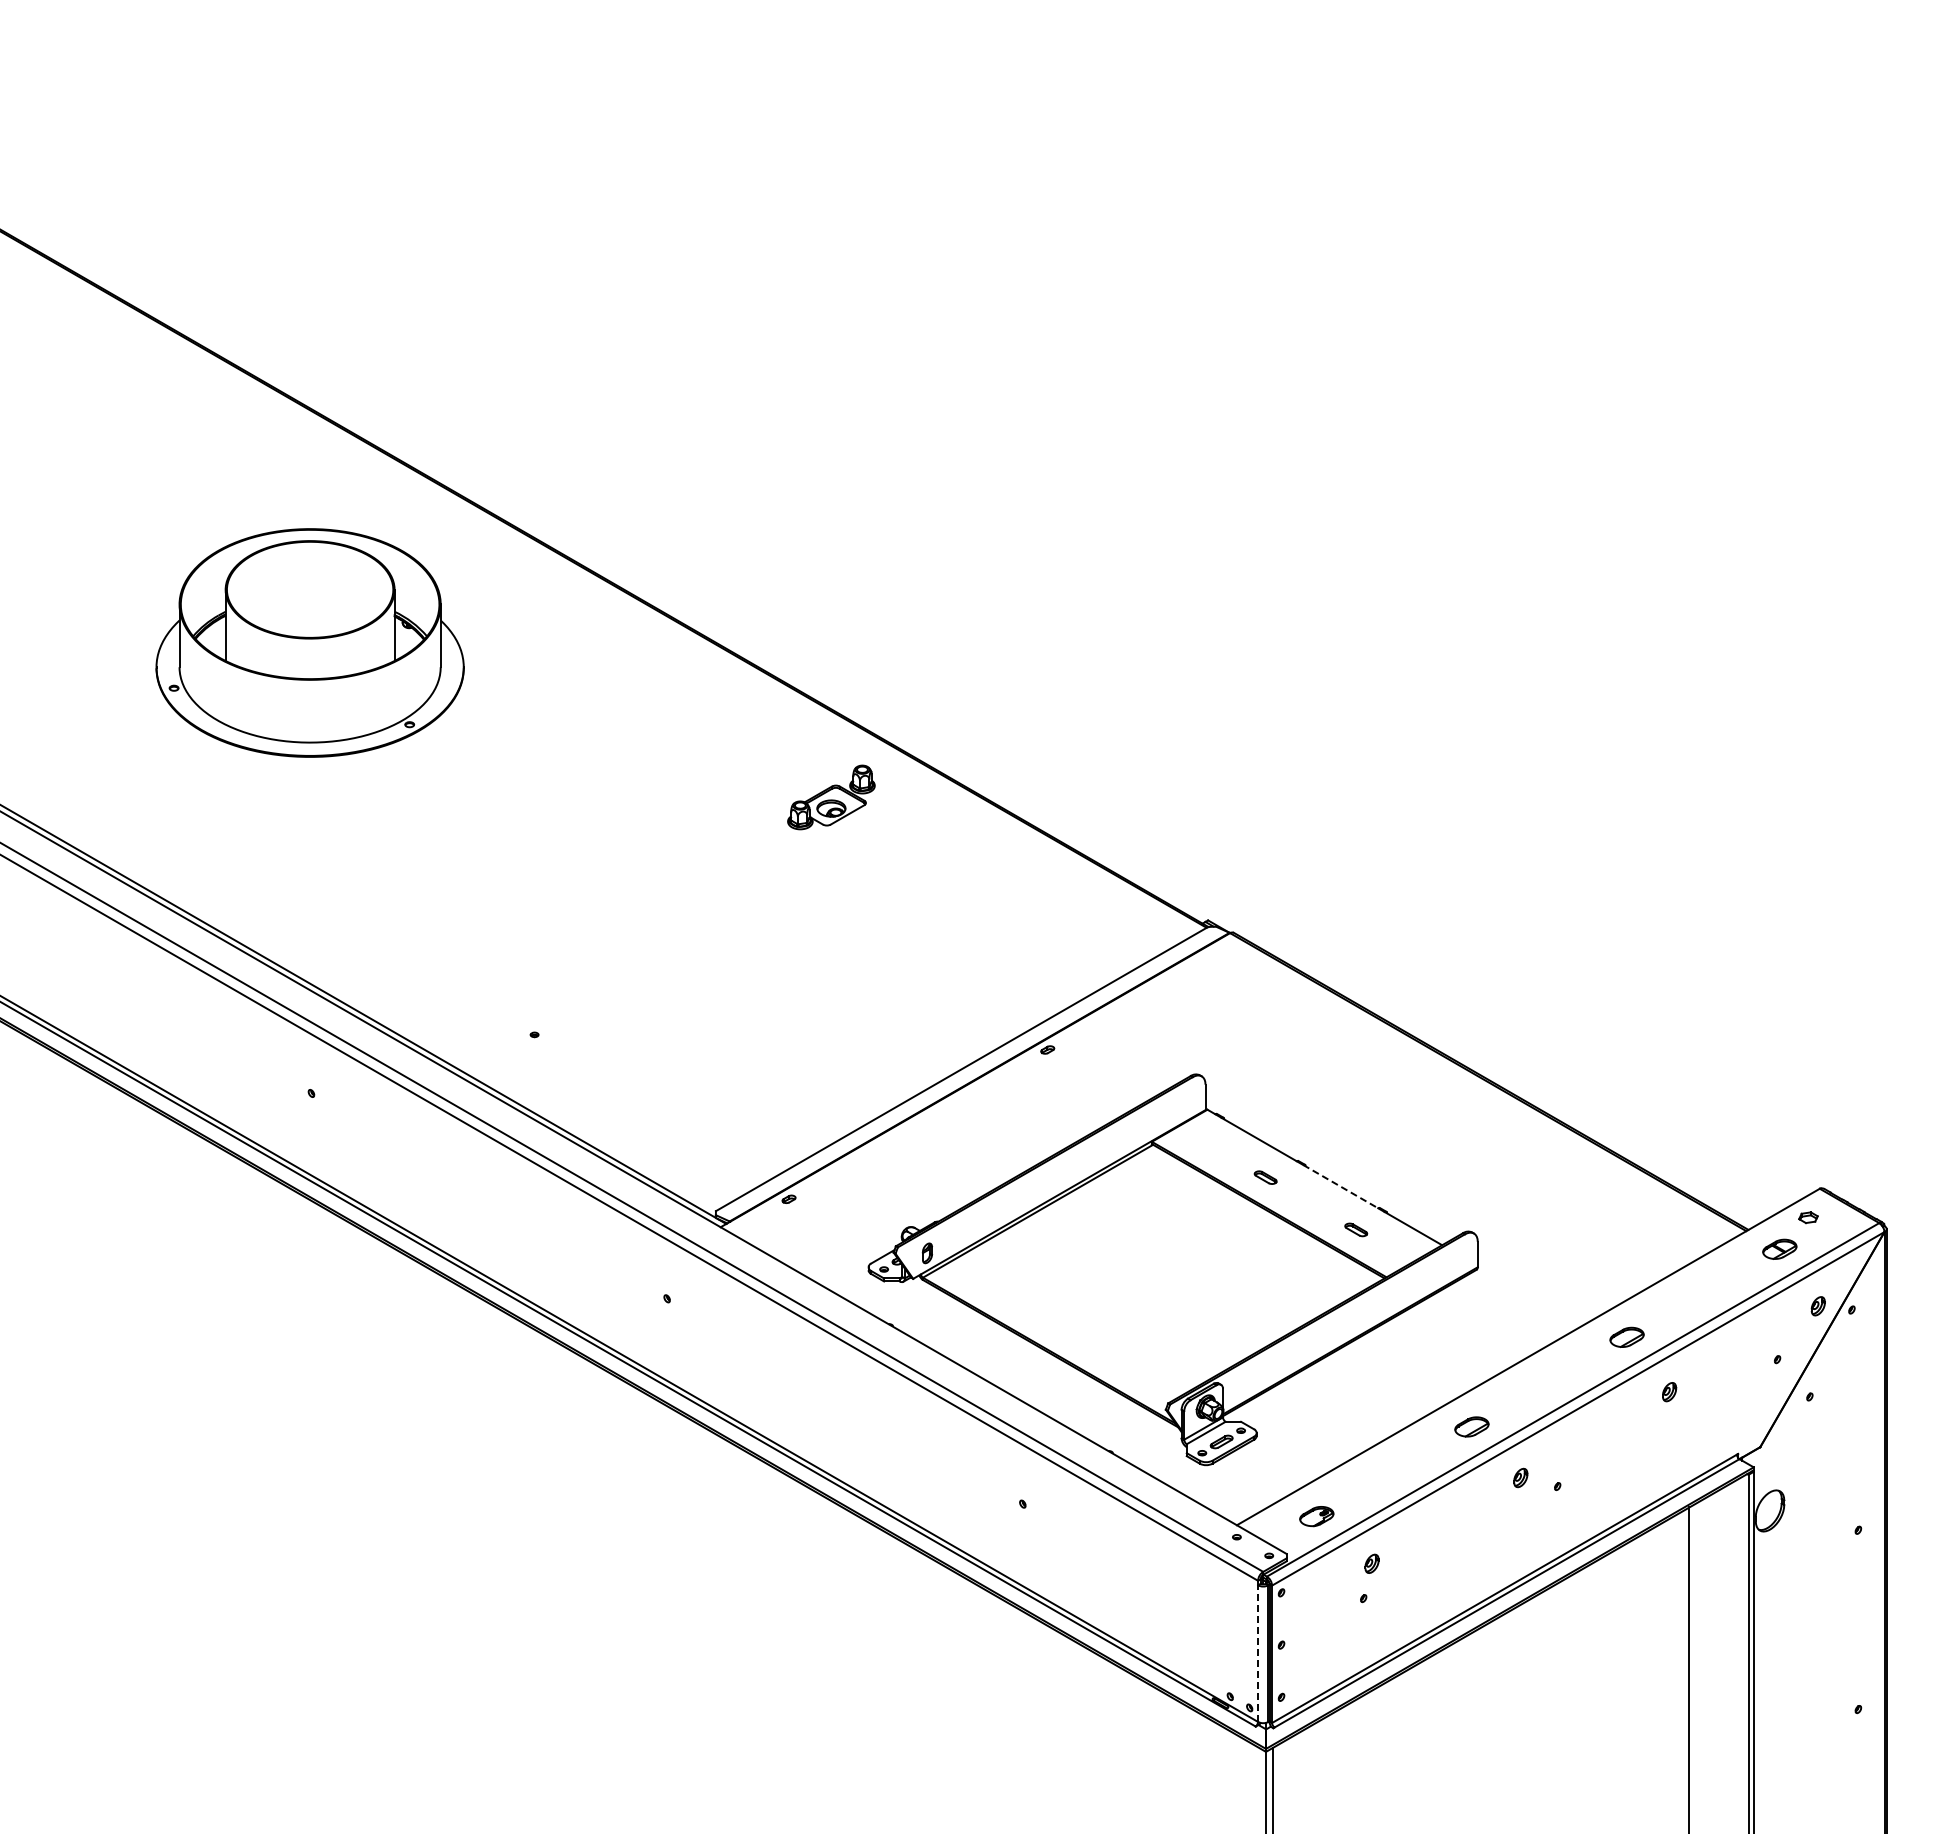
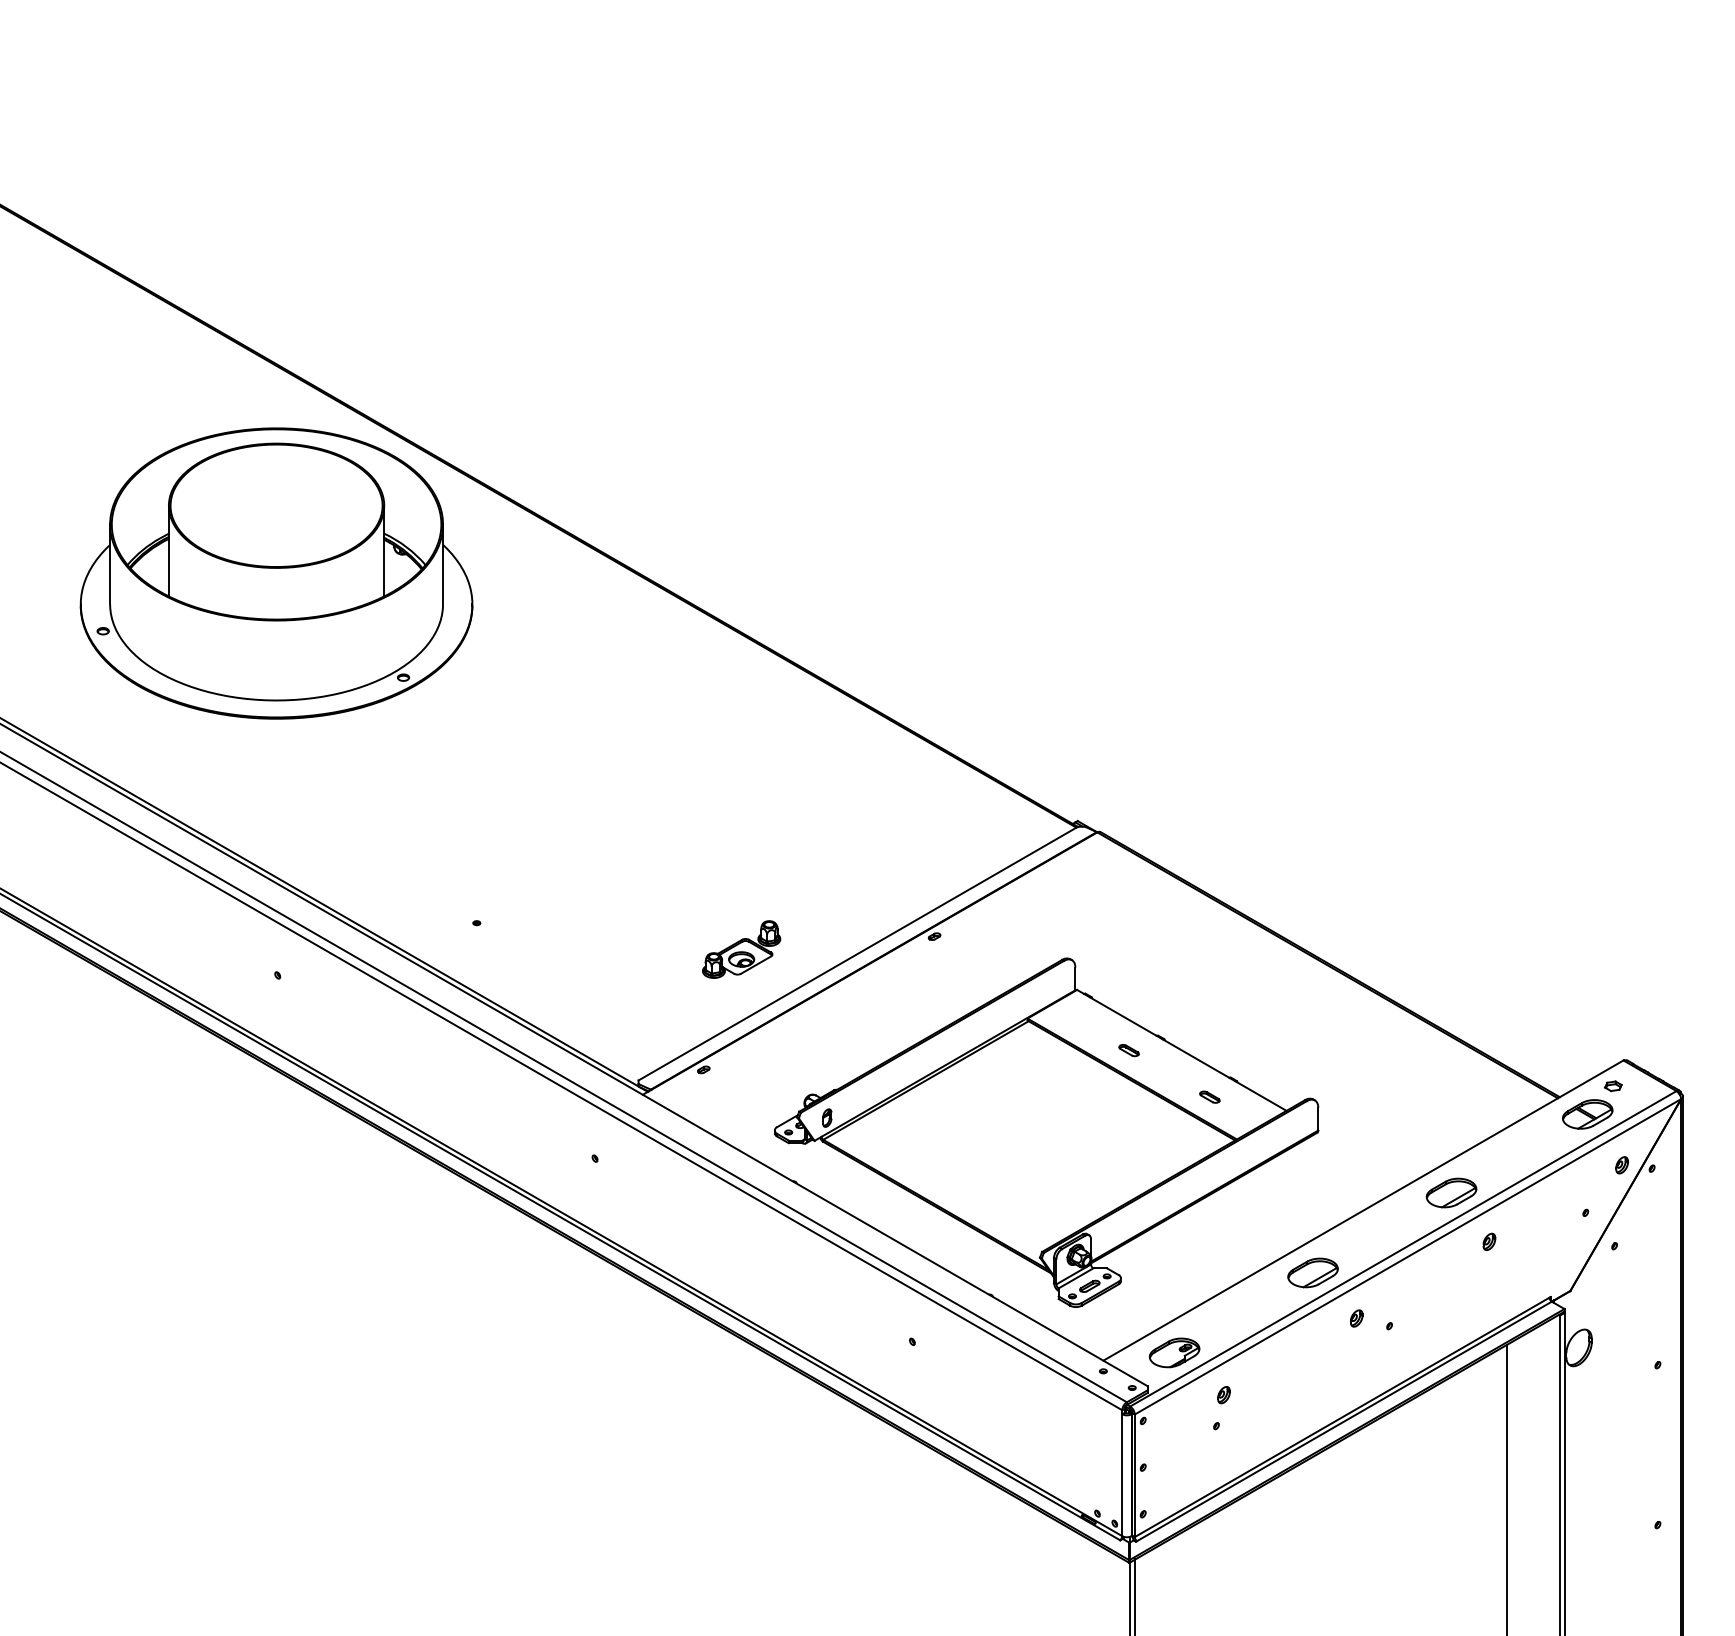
part: (309, 642) -> (275, 573), size x1.43
part: (831, 797) -> (741, 949), moved
line: (1341, 1186) -> (1196, 1058), dashed -> solid
part: (1779, 1249) -> (1587, 1114), size x1.67
part: (1626, 1337) -> (1450, 1193), size x1.67
part: (1471, 1426) -> (1312, 1272), size x1.67
part: (1316, 1516) -> (1174, 1352), size x1.67
line: (1258, 1653) -> (1122, 1475), dashed -> solid

